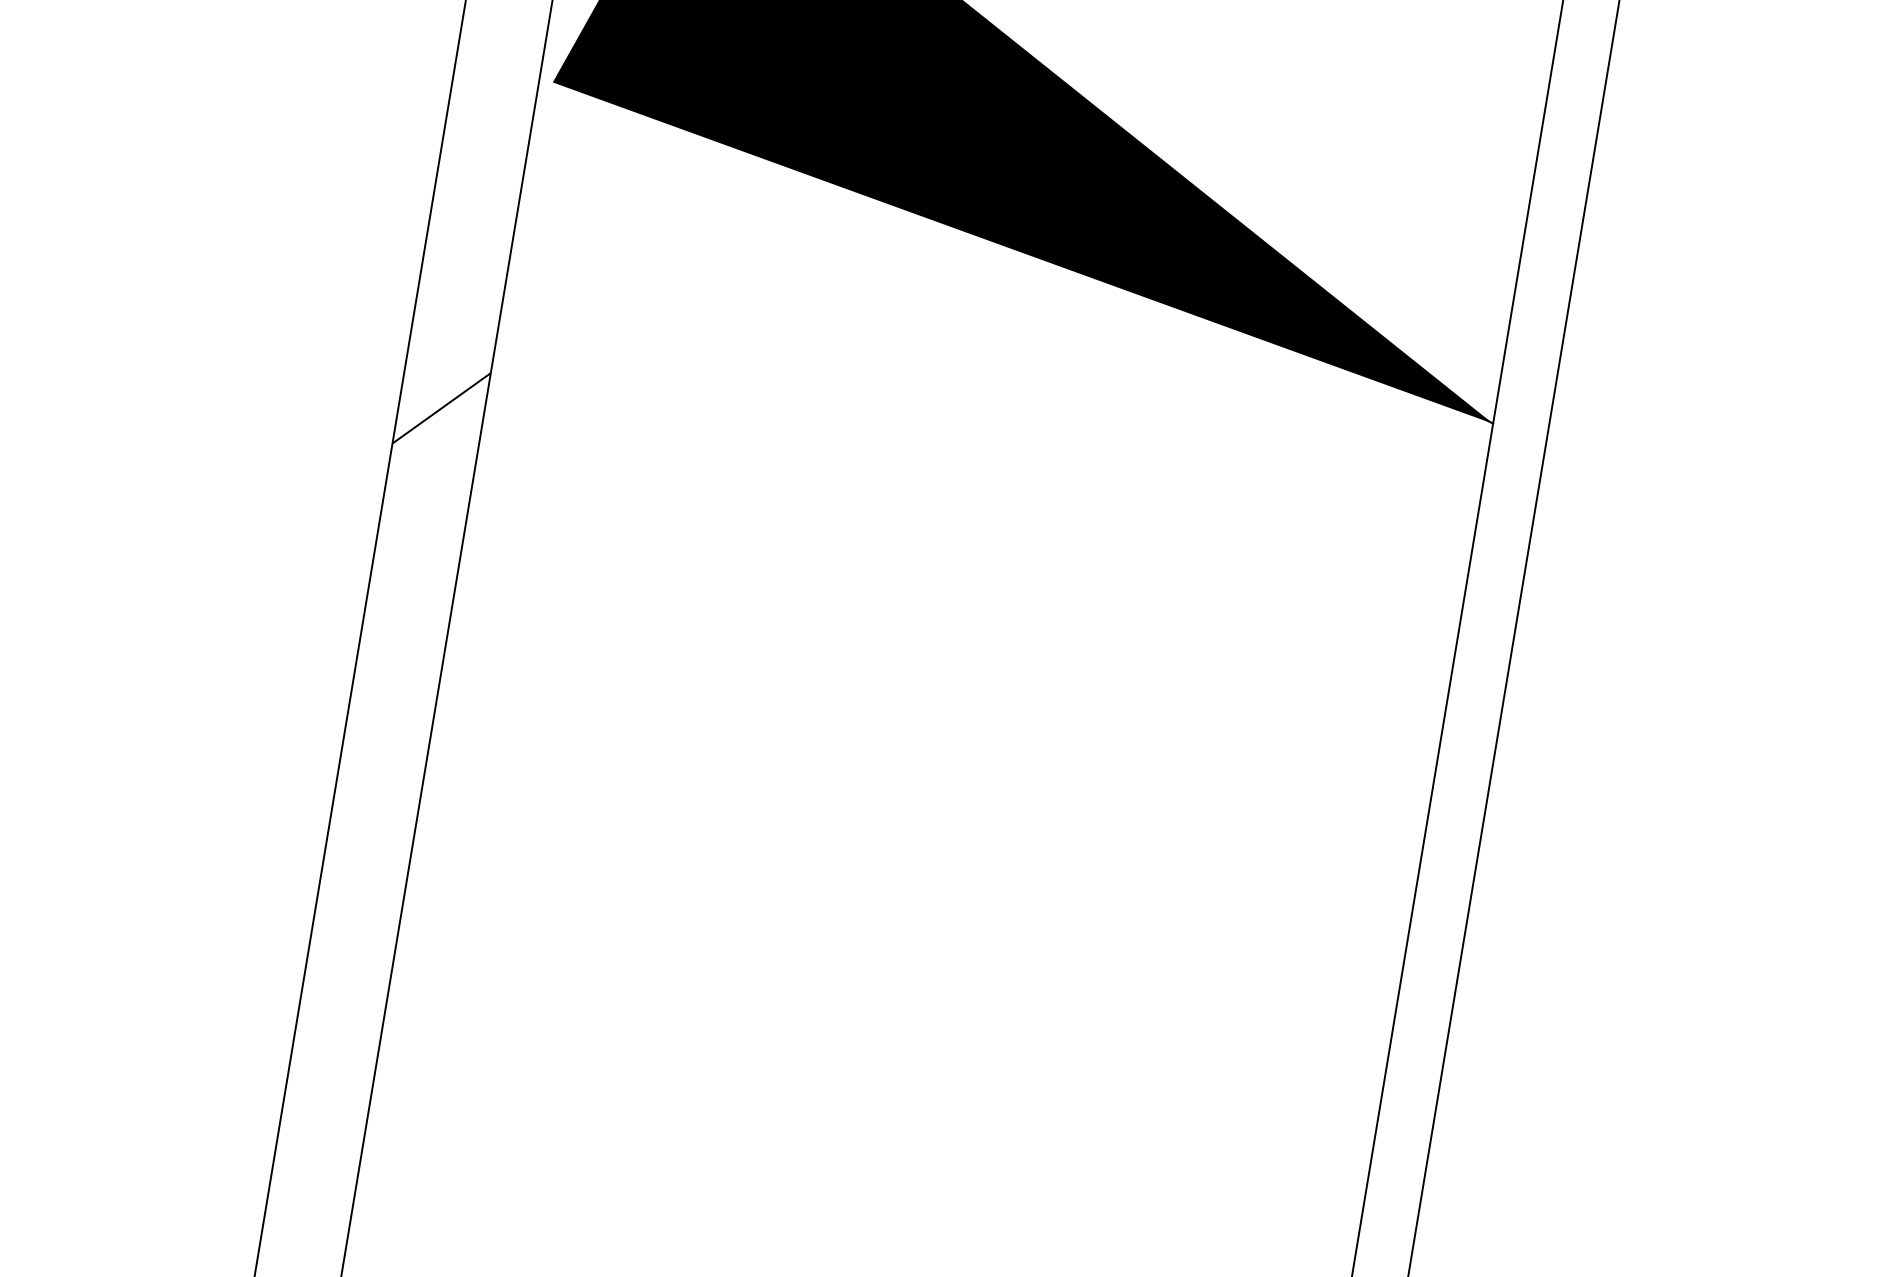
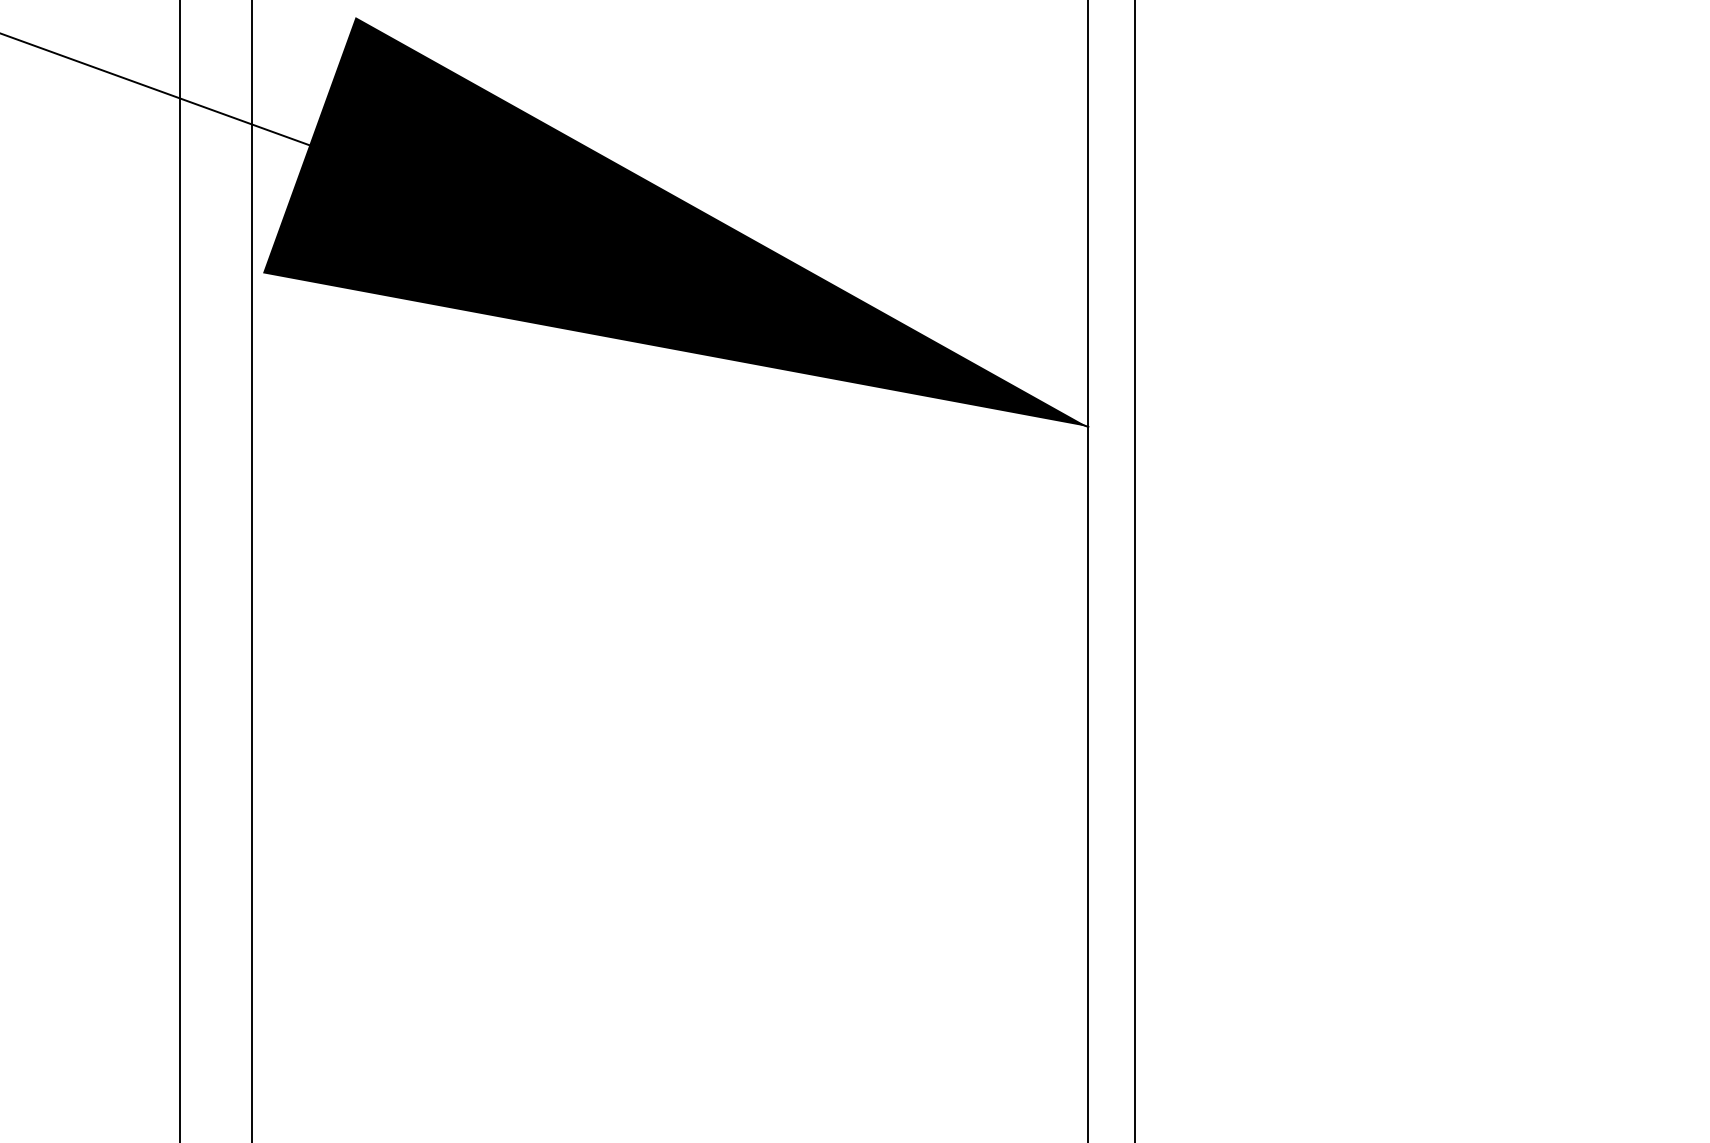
hatch: (441, 408) -> (215, 558), removed

